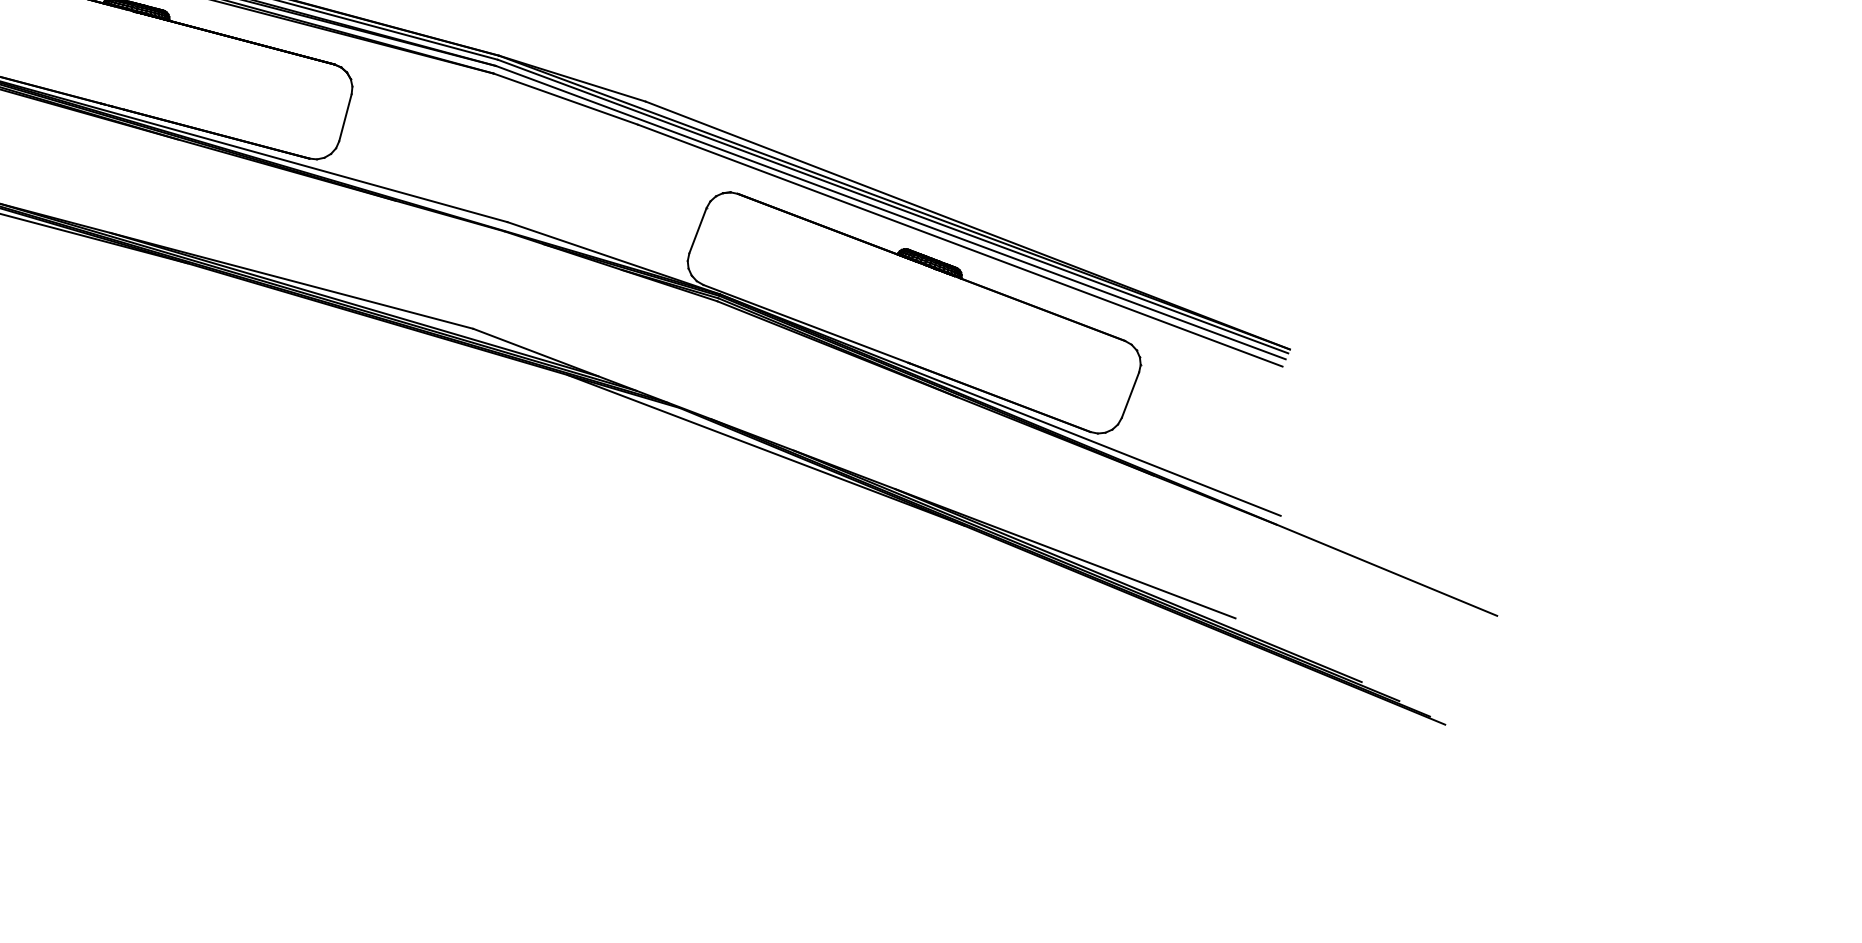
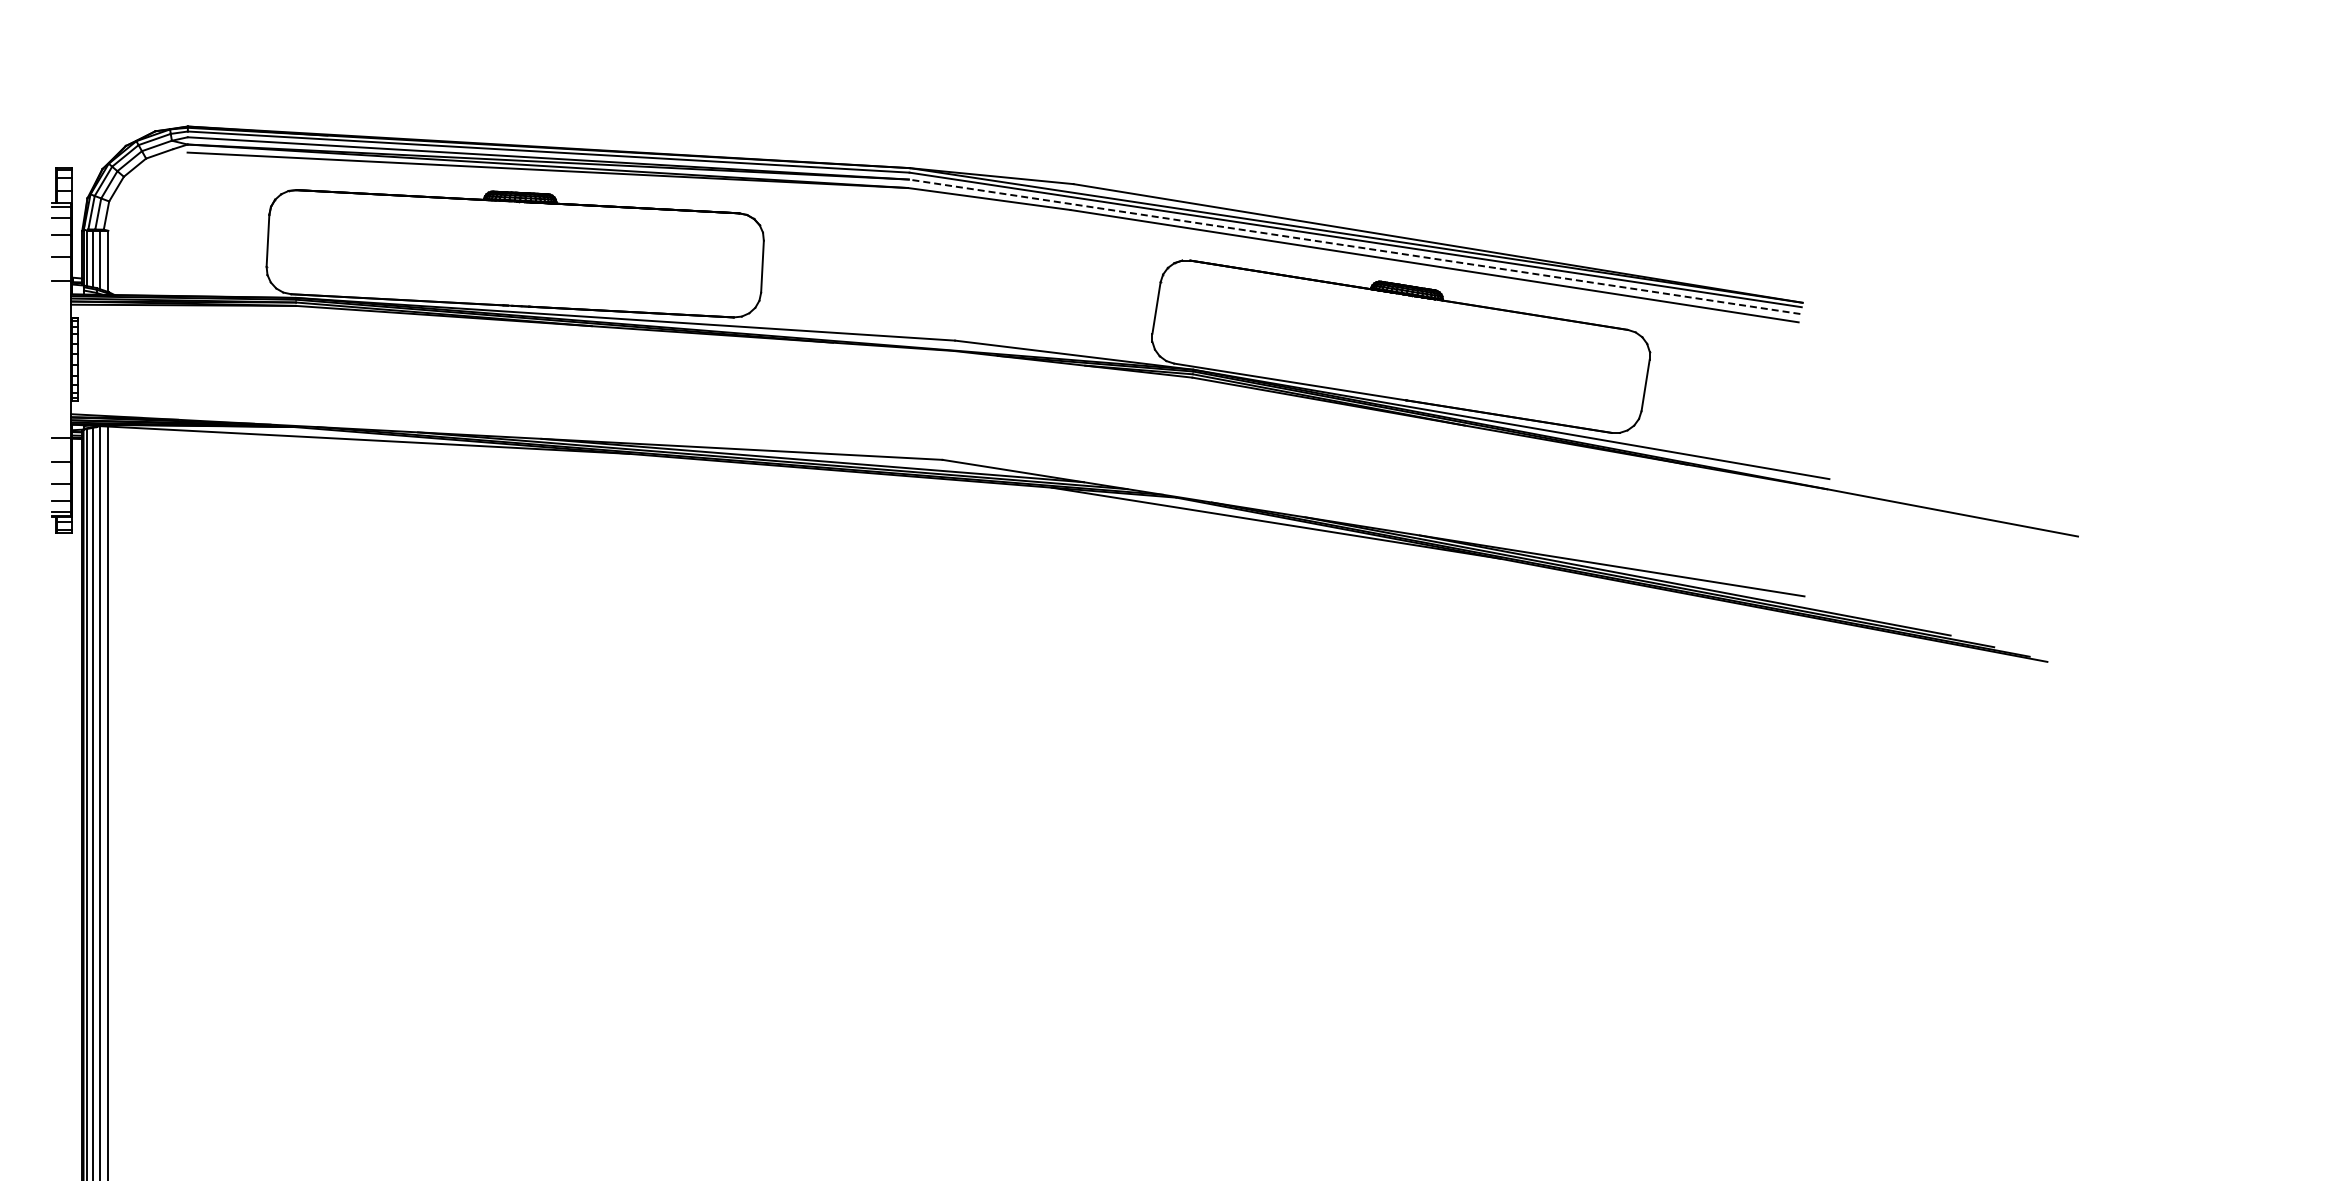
line: (890, 212) -> (1354, 246), solid -> dashed

